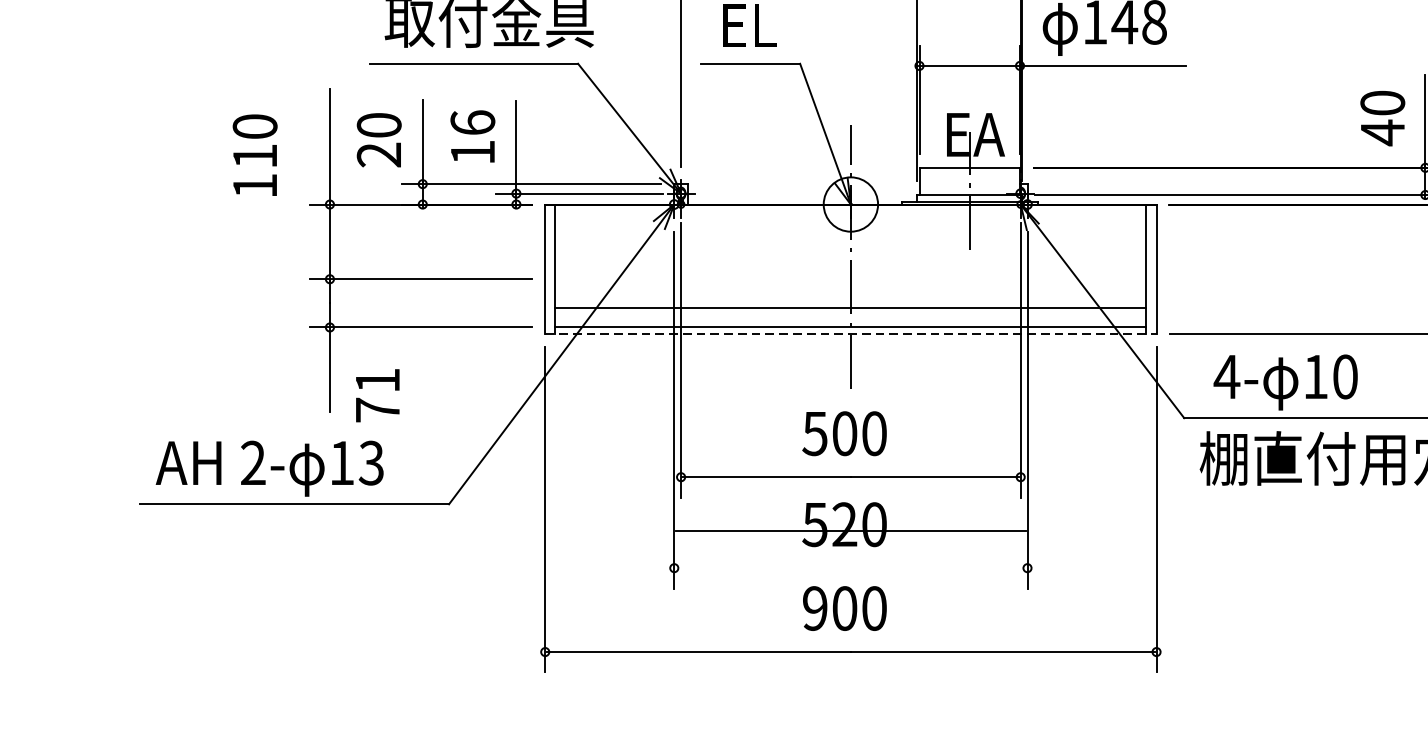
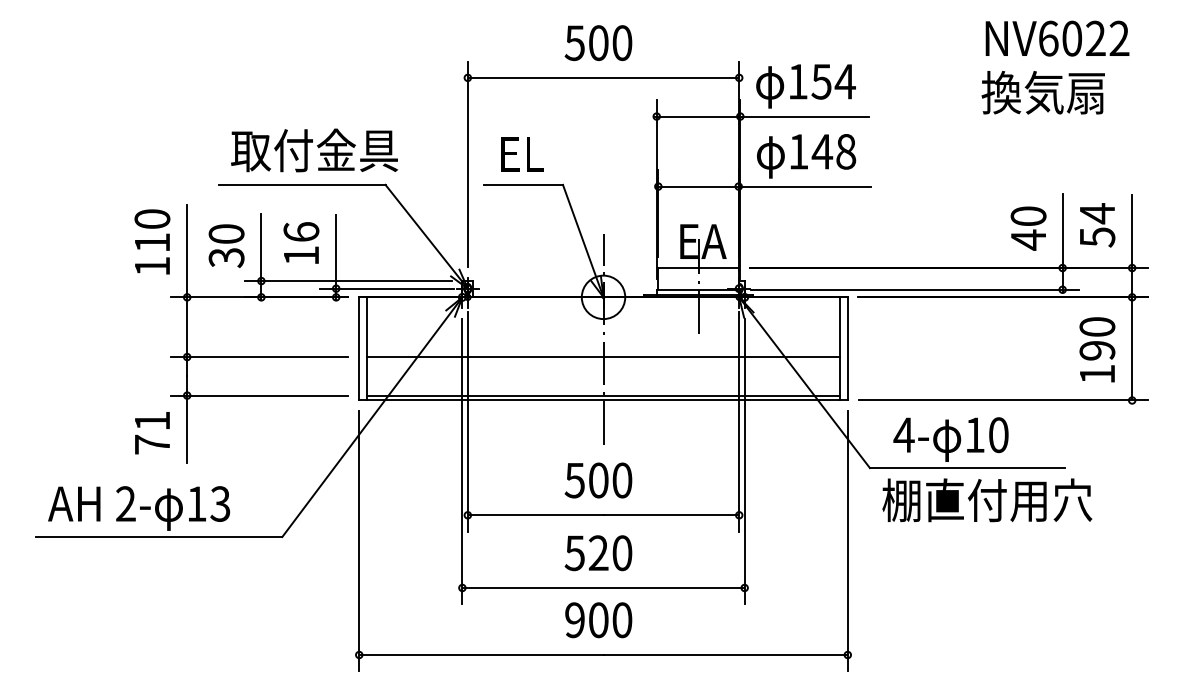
text: (255, 154) -> (152, 241), moved
text: (379, 155) -> (226, 258), 20 -> 30
line: (850, 308) -> (603, 357), moved
line: (852, 333) -> (604, 400), dashed -> solid
text: (377, 396) -> (152, 433), moved
line: (850, 530) -> (603, 587), moved

